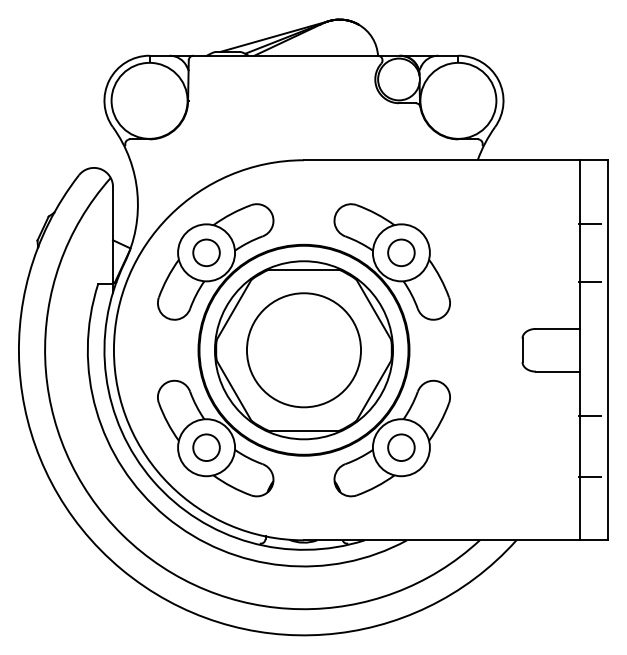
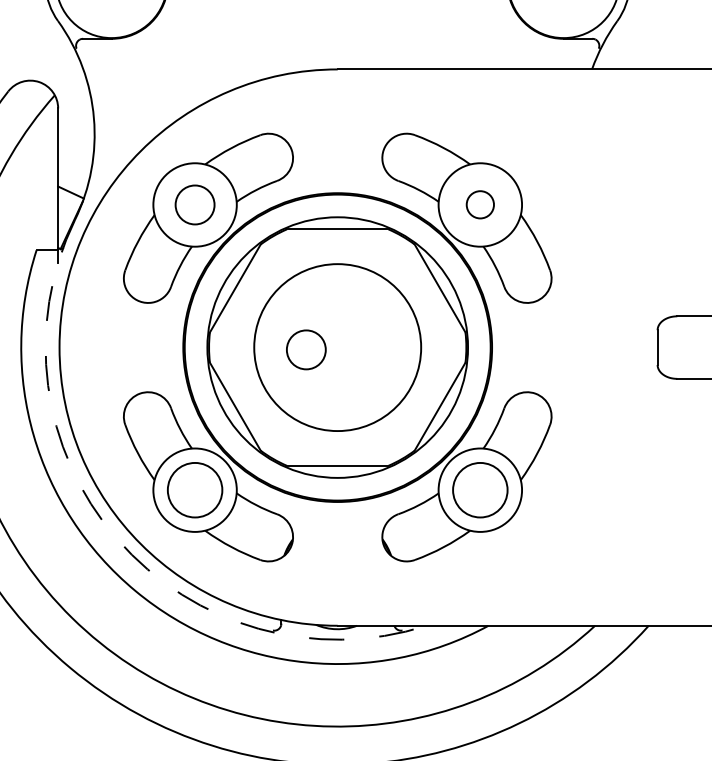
circle: (401, 252) -> (480, 204), size x0.7
circle: (282, 351) -> (306, 349), added
circle: (206, 447) -> (194, 489), size x1.4
circle: (401, 447) -> (480, 489), size x1.4
arc: (153, 480) -> (117, 538), solid -> dashed

